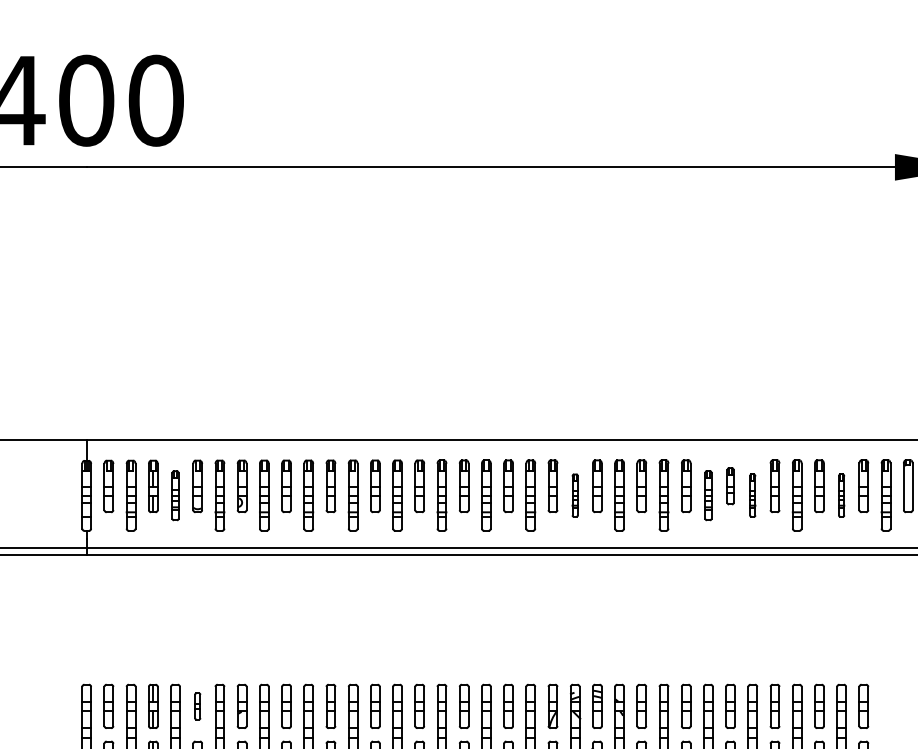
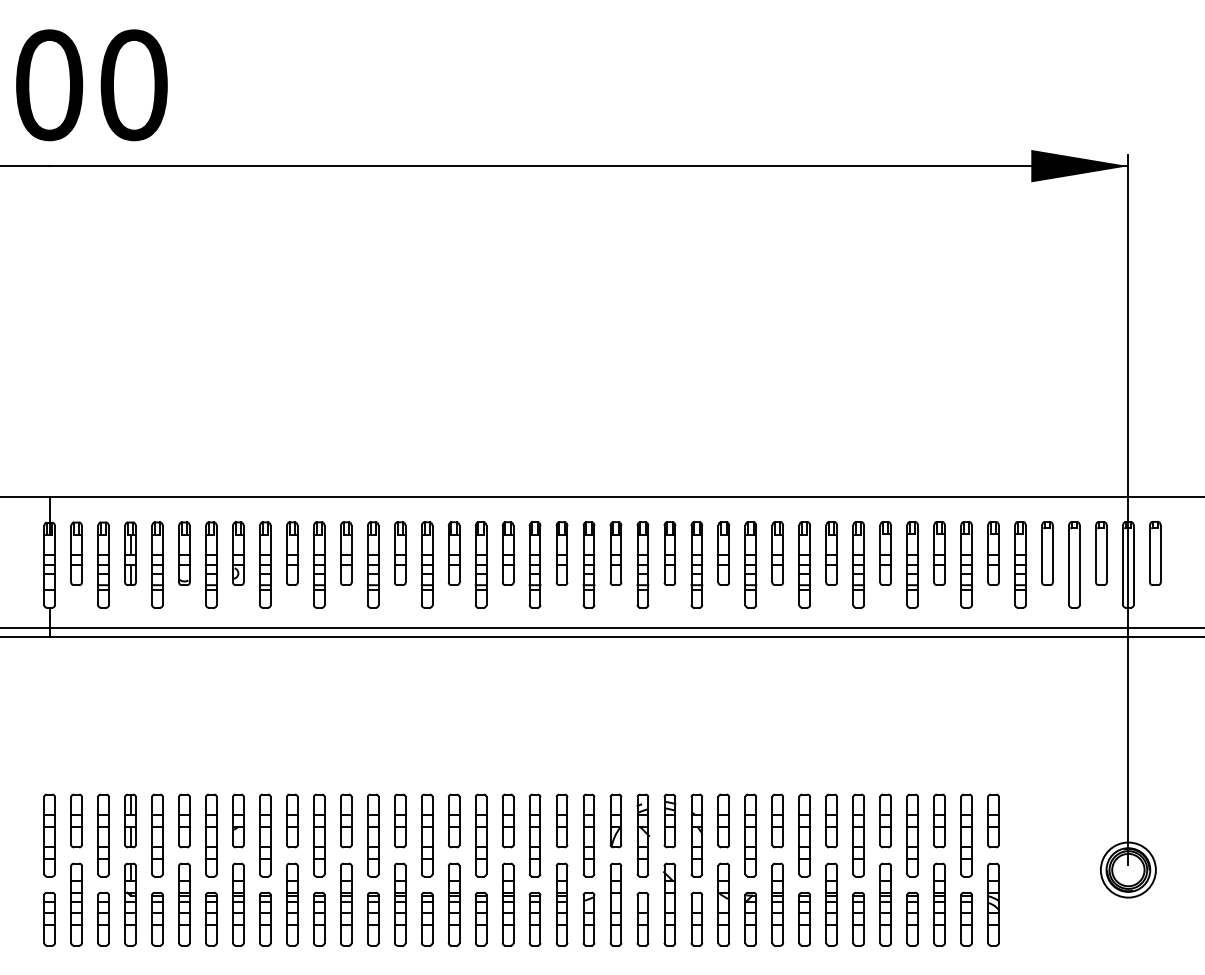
part: (730, 486) -> (831, 553), size x1.43
part: (175, 495) -> (157, 564), size x1.43
part: (574, 495) -> (642, 564), size x1.67
part: (708, 495) -> (804, 564), size x1.43
part: (752, 495) -> (858, 564), size x1.67
part: (841, 495) -> (966, 564), size x1.67
part: (197, 706) -> (184, 820), size x1.67

